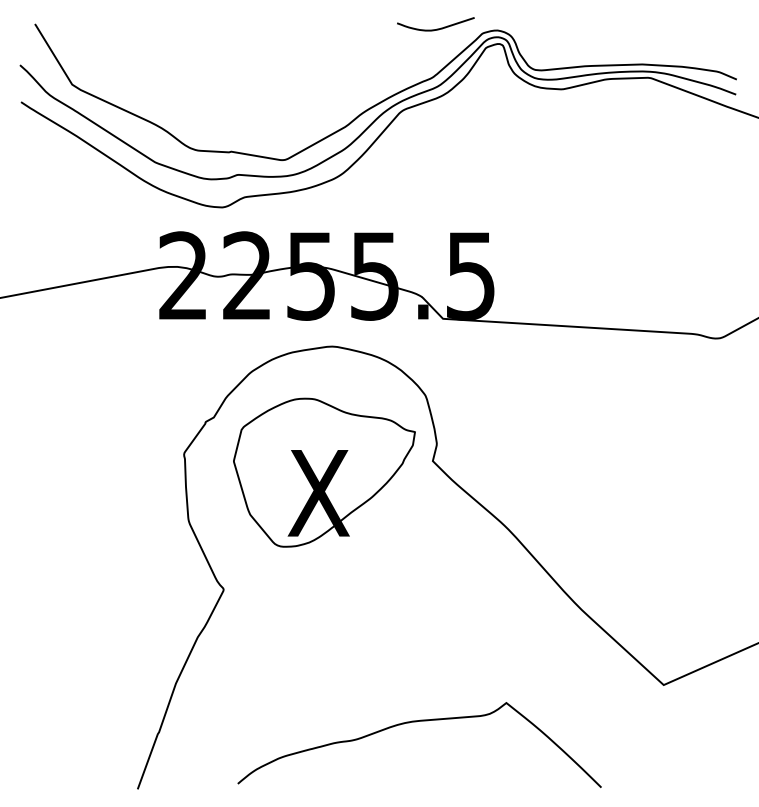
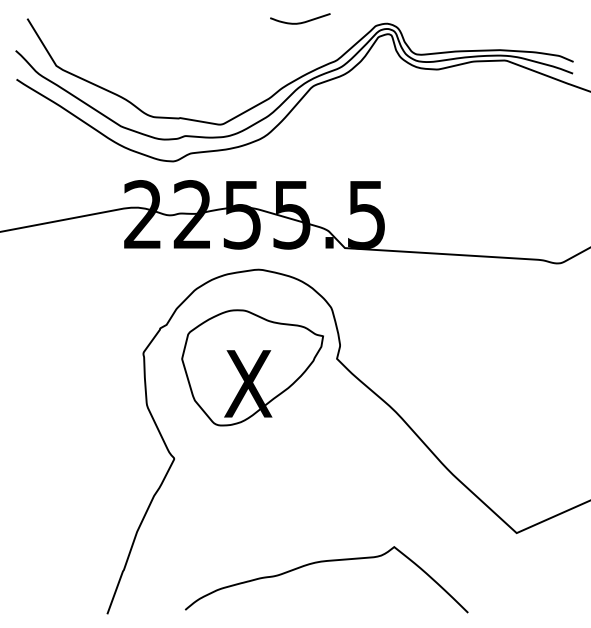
curve: (438, 27) -> (302, 21), moved

